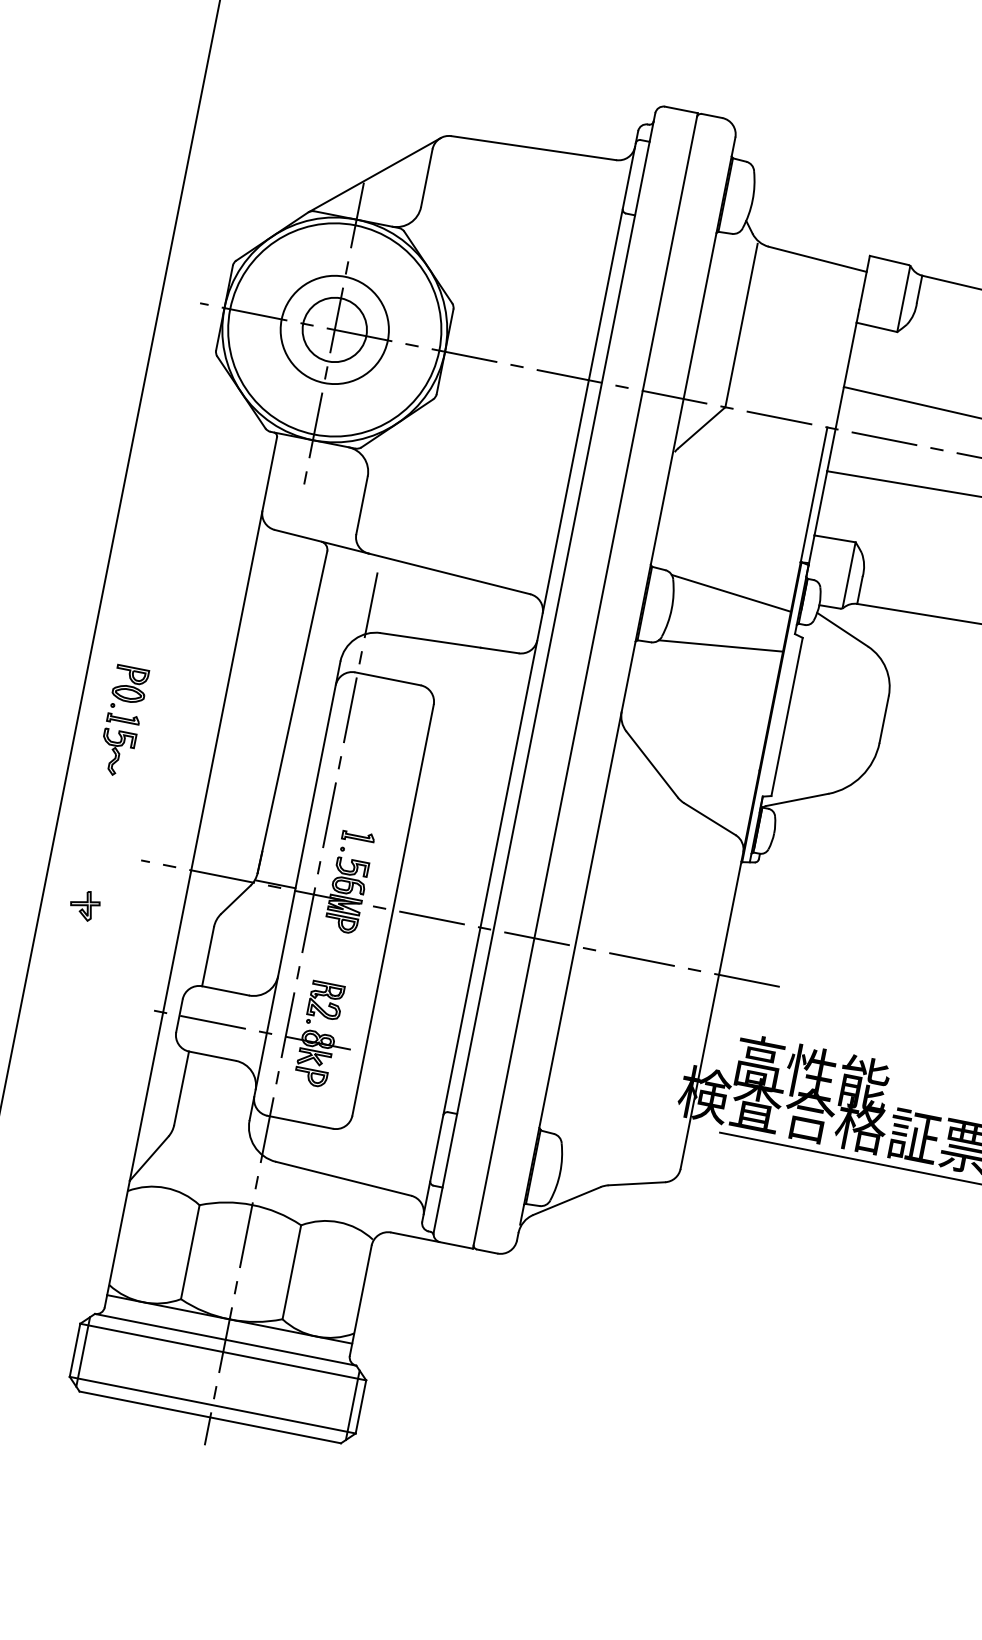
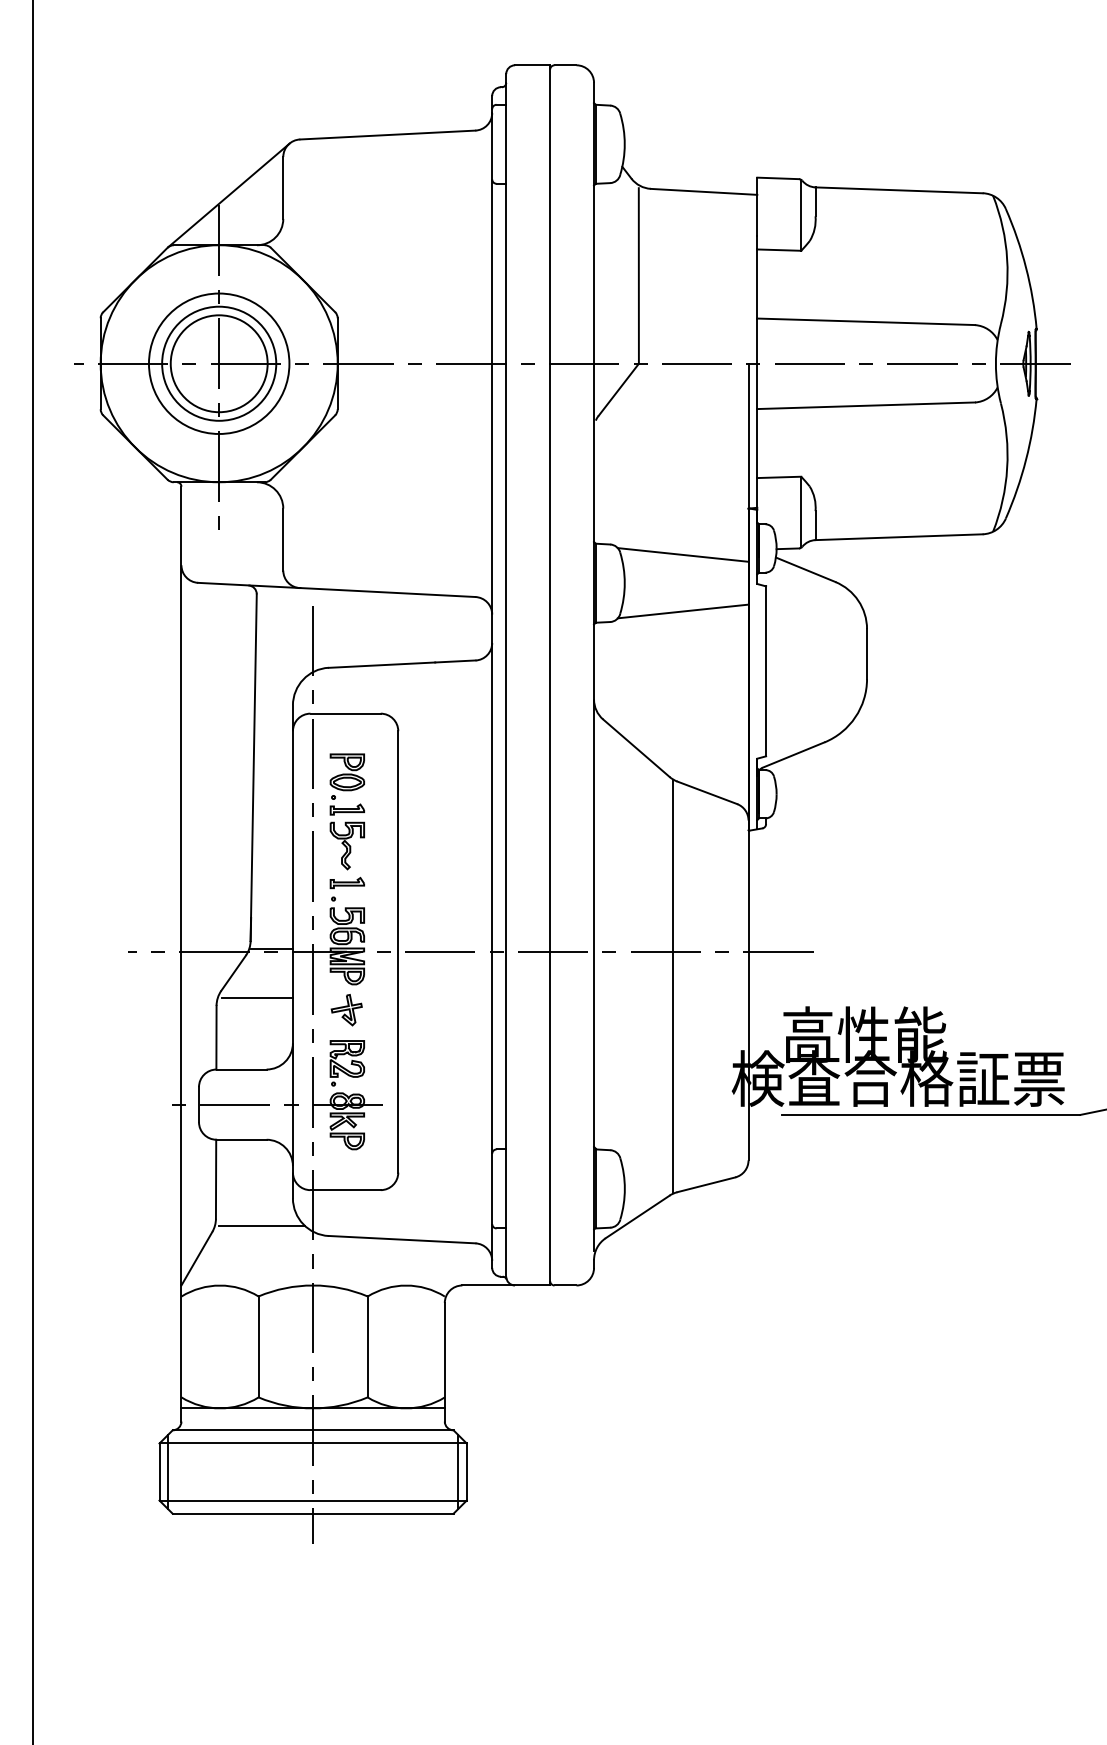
circle: (334, 329) -> (218, 363), size x0.62
circle: (334, 329) -> (218, 363), size x1.43
part: (122, 720) -> (346, 811), moved
part: (84, 905) -> (346, 1010), moved
line: (253, 926) -> (257, 997), added
line: (642, 993) -> (673, 986), added
line: (215, 1139) -> (261, 1225), added

